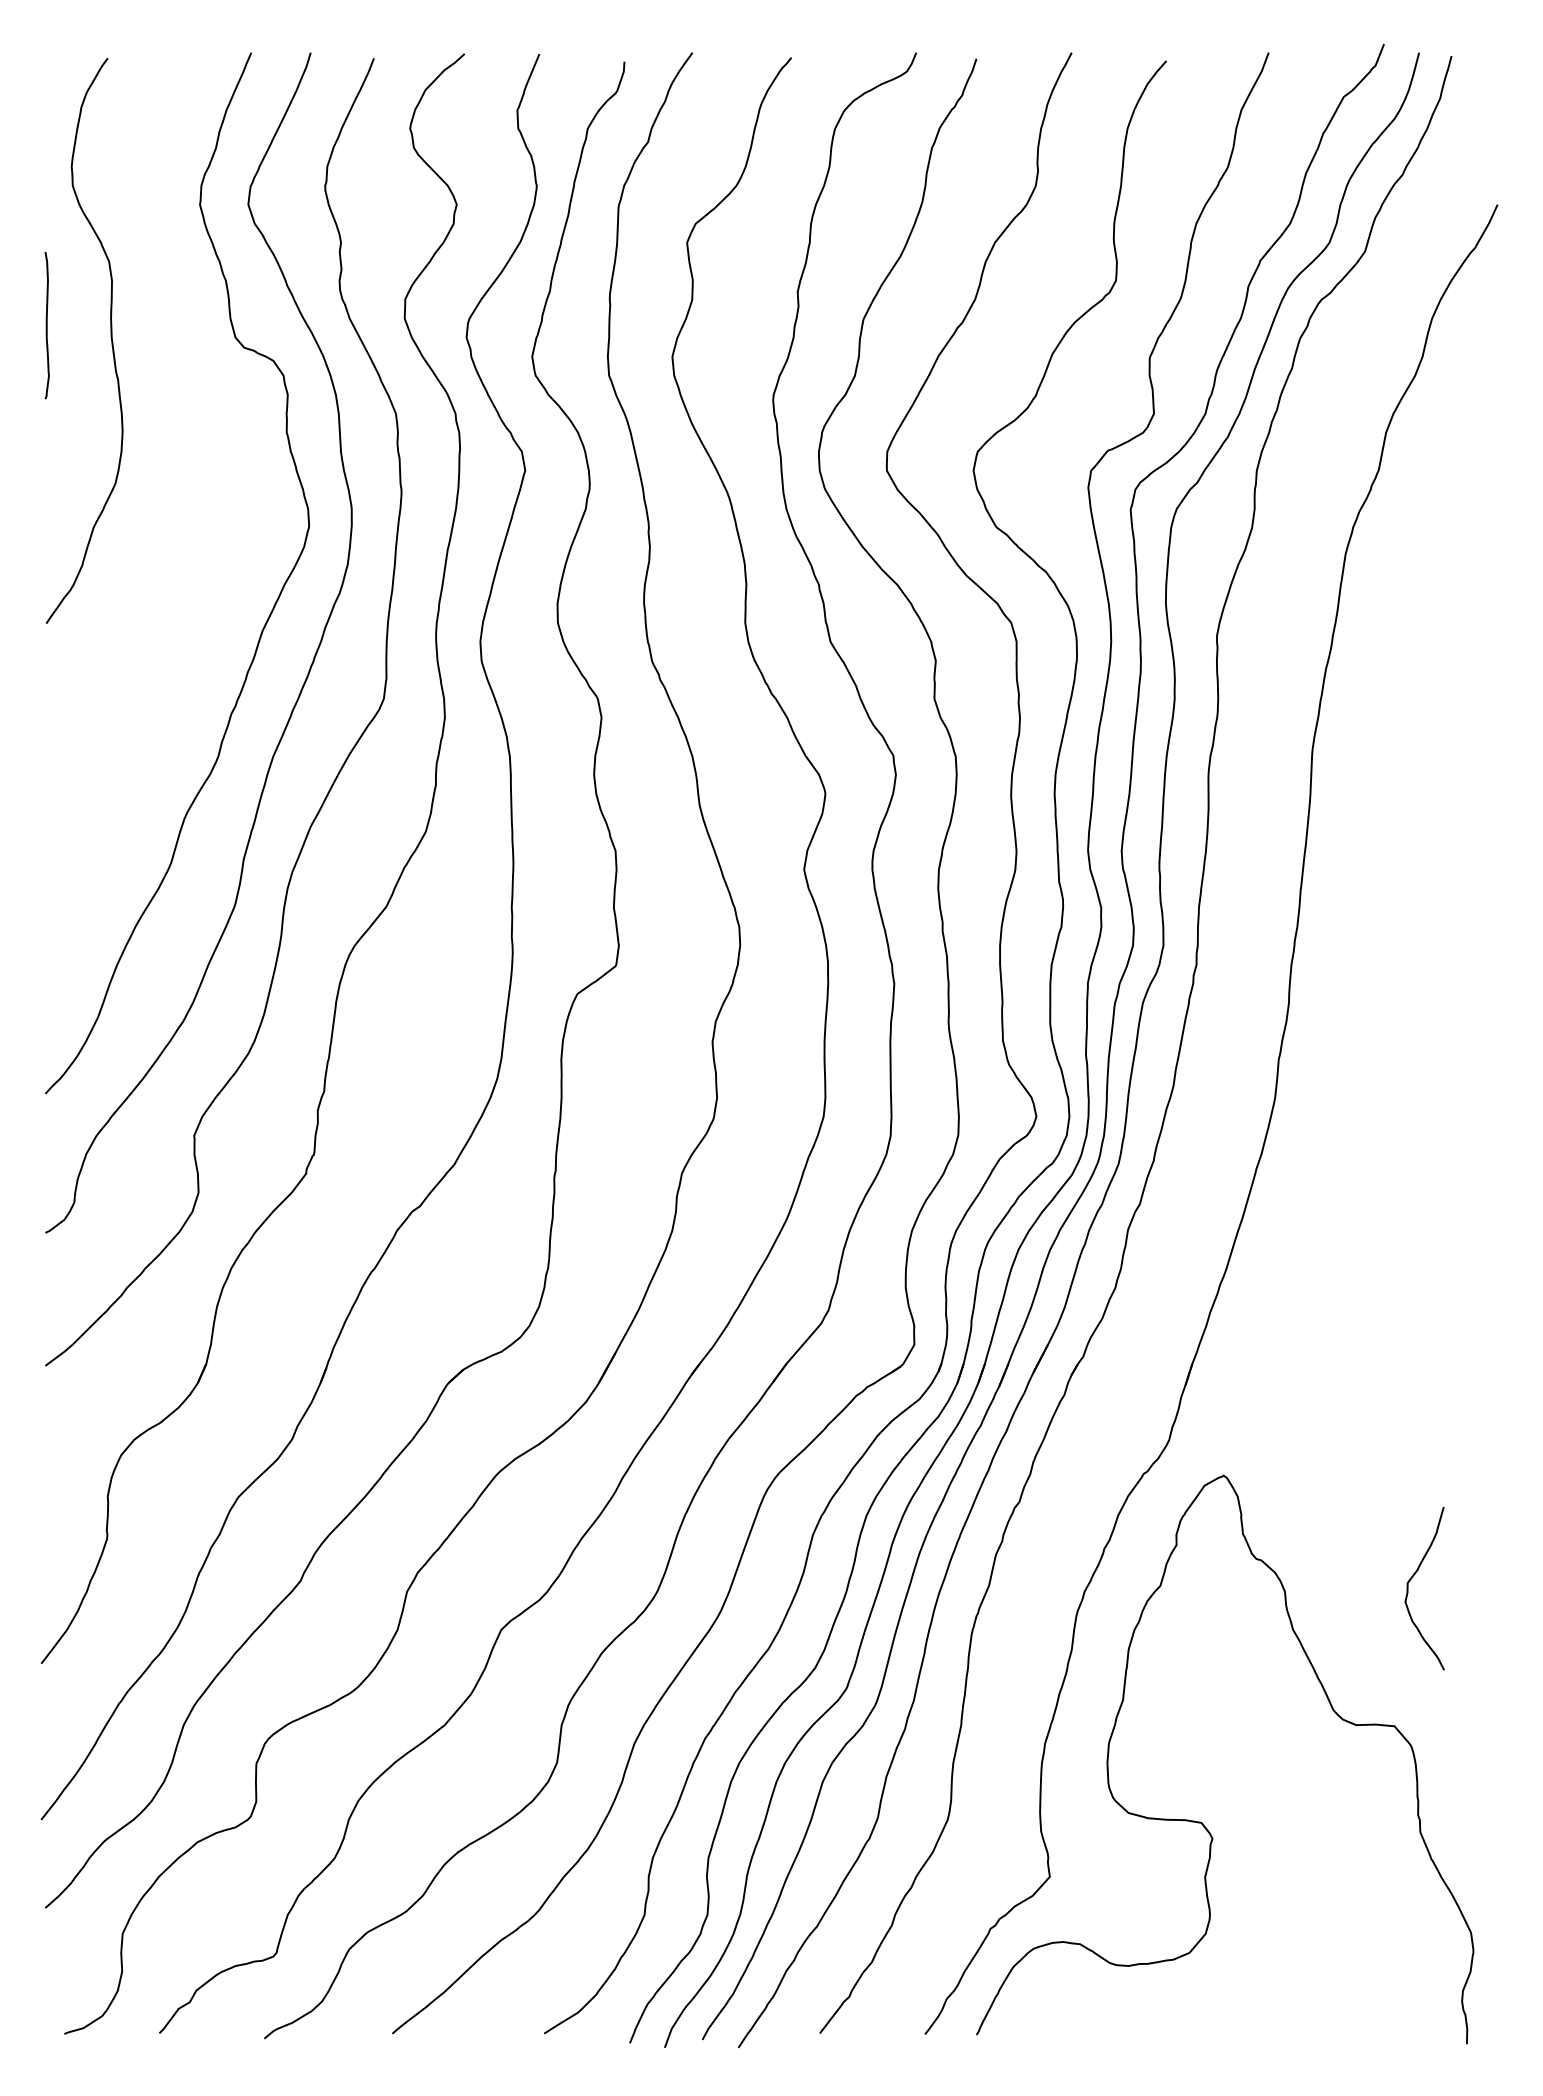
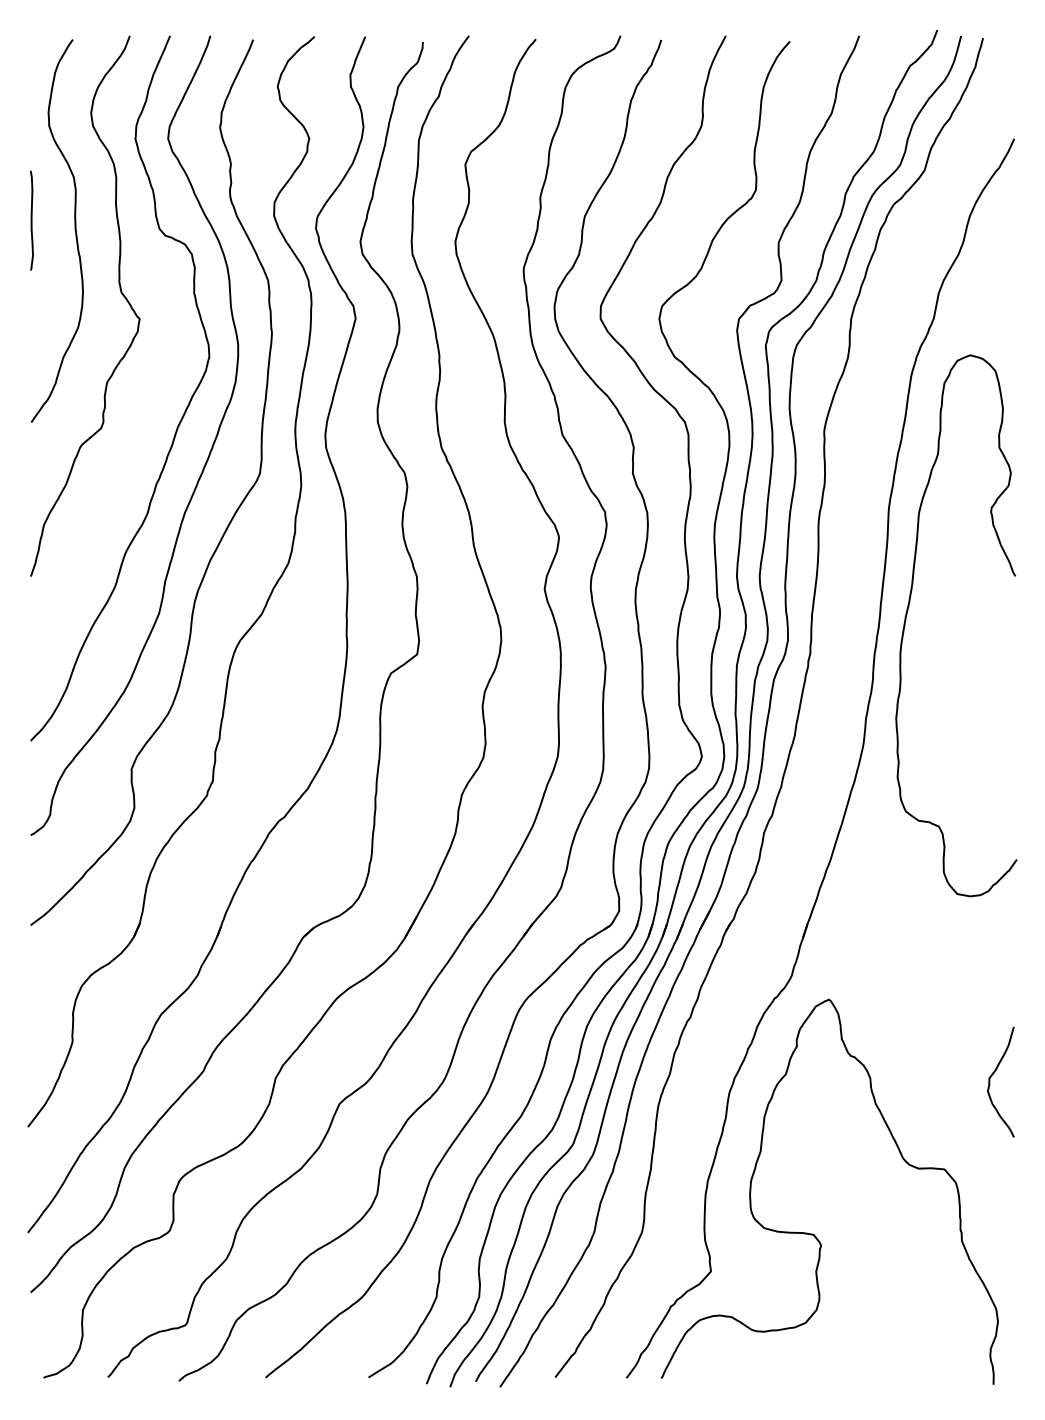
curve: (177, 431) -> (120, 292), added
curve: (1339, 908) -> (907, 615), added
curve: (1412, 1580) -> (992, 1076), moved

